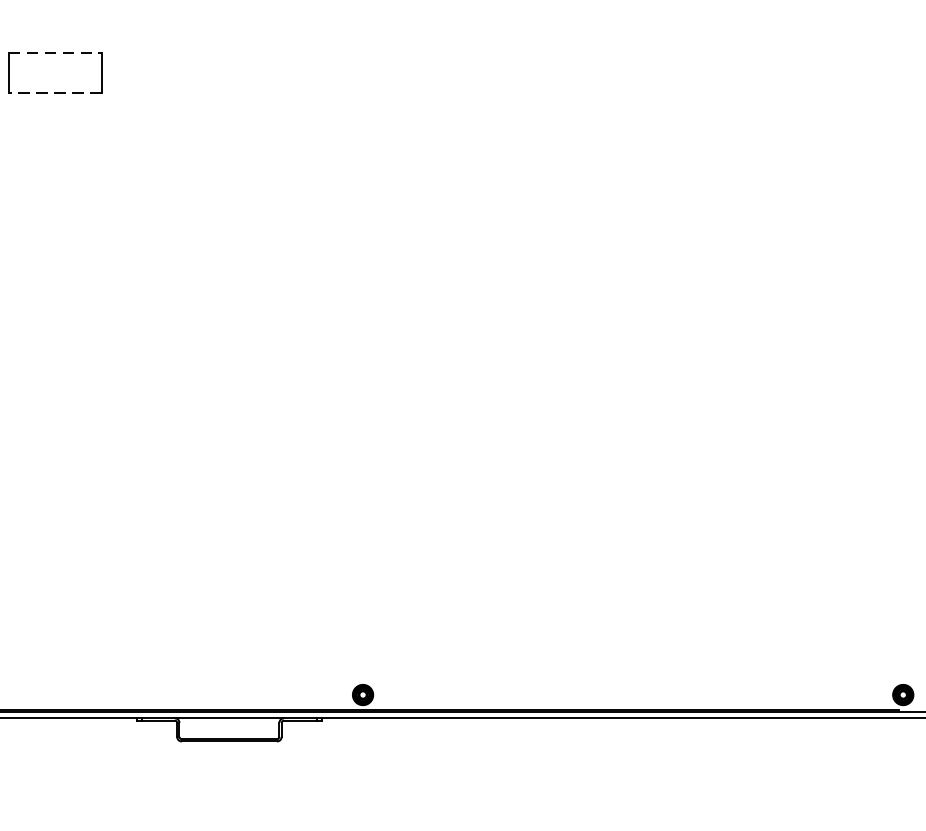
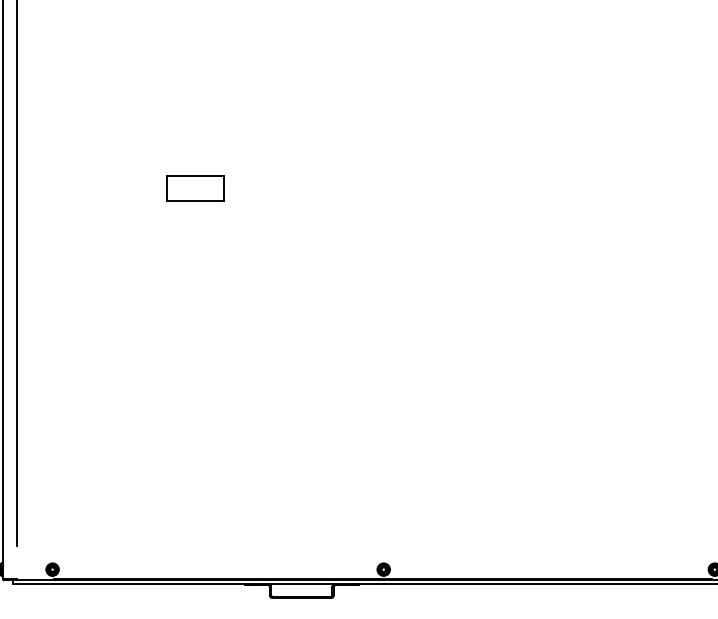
line: (55, 51) -> (195, 175), dashed -> solid
line: (54, 92) -> (194, 200), dashed -> solid

